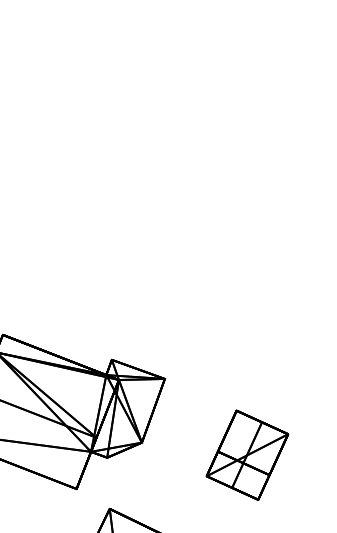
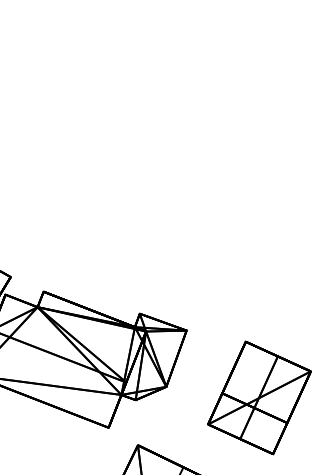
part: (247, 454) -> (259, 397), size x1.43

